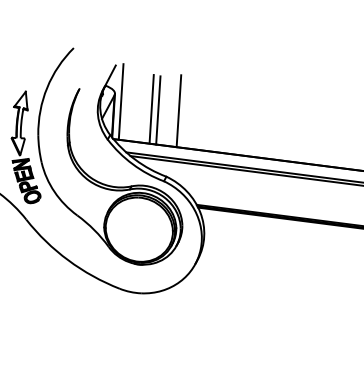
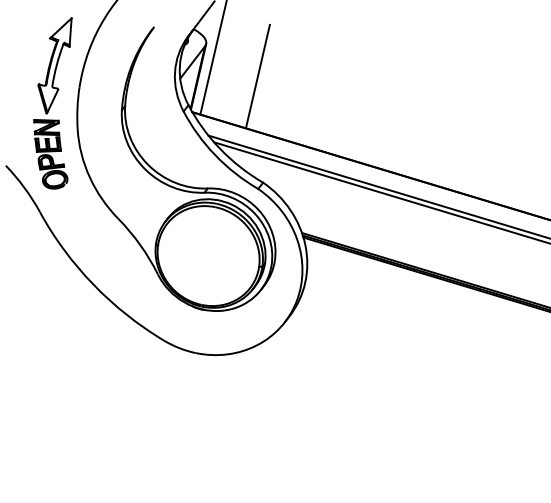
line: (158, 110) -> (267, 80), removed
line: (178, 111) -> (297, 86), removed

